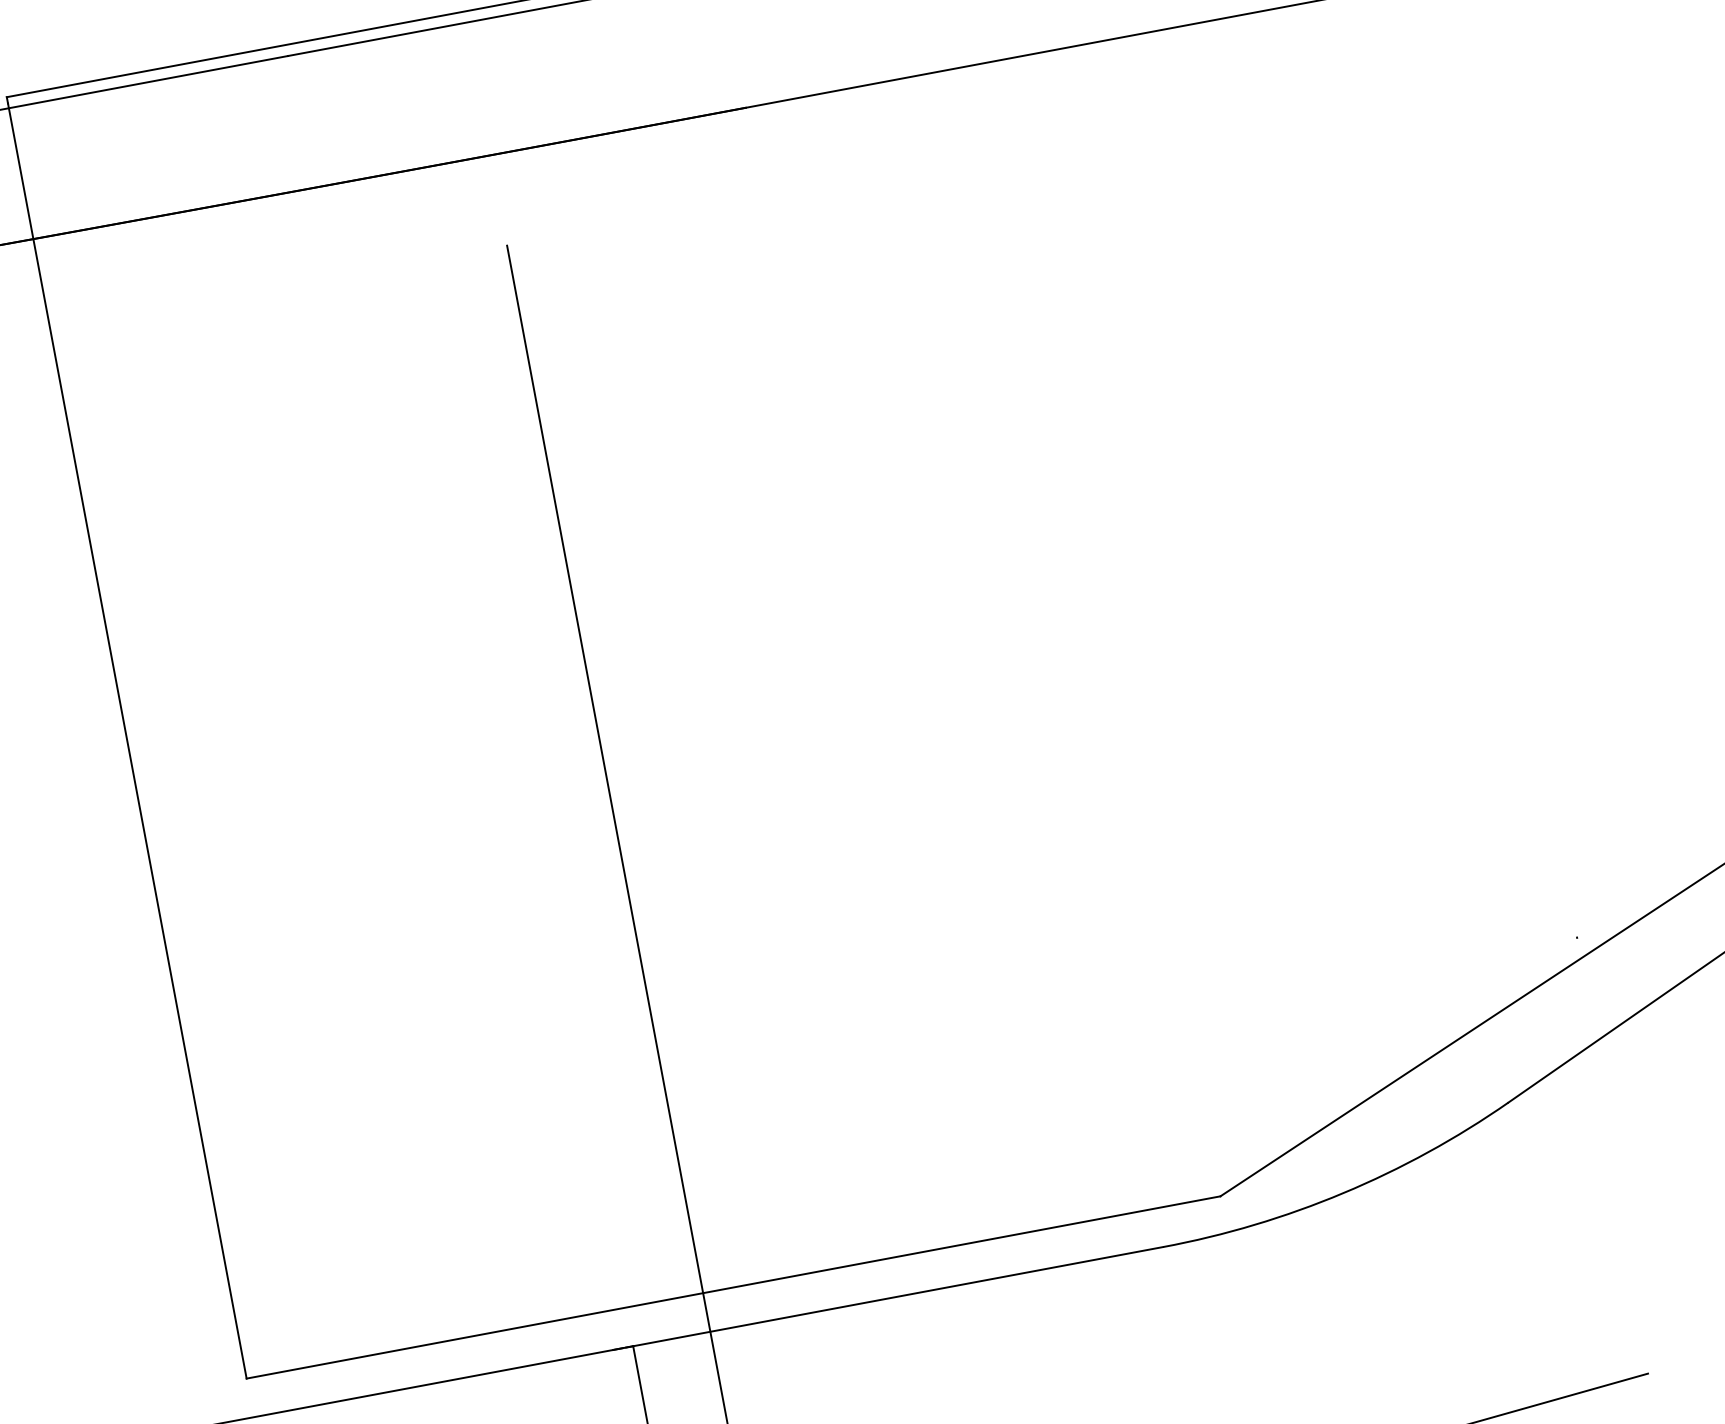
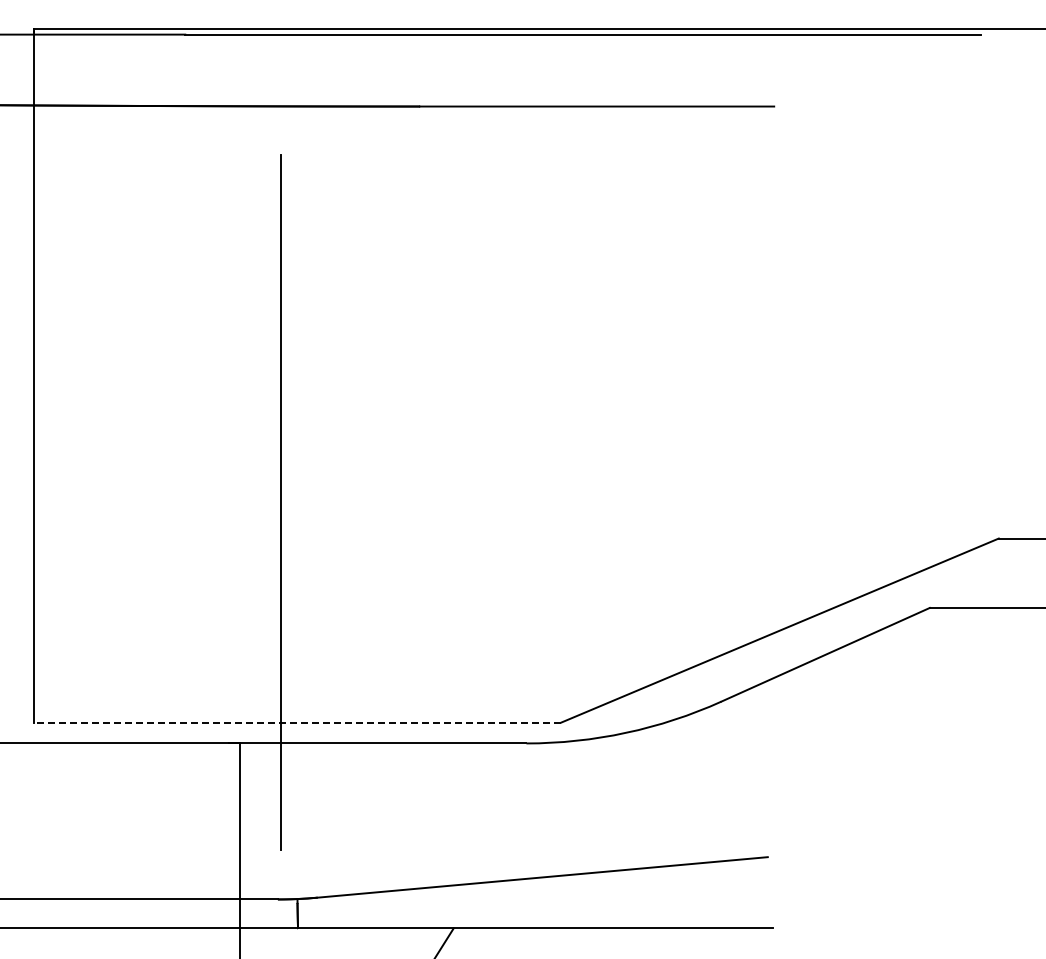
line: (732, 1287) -> (297, 722), solid -> dashed

